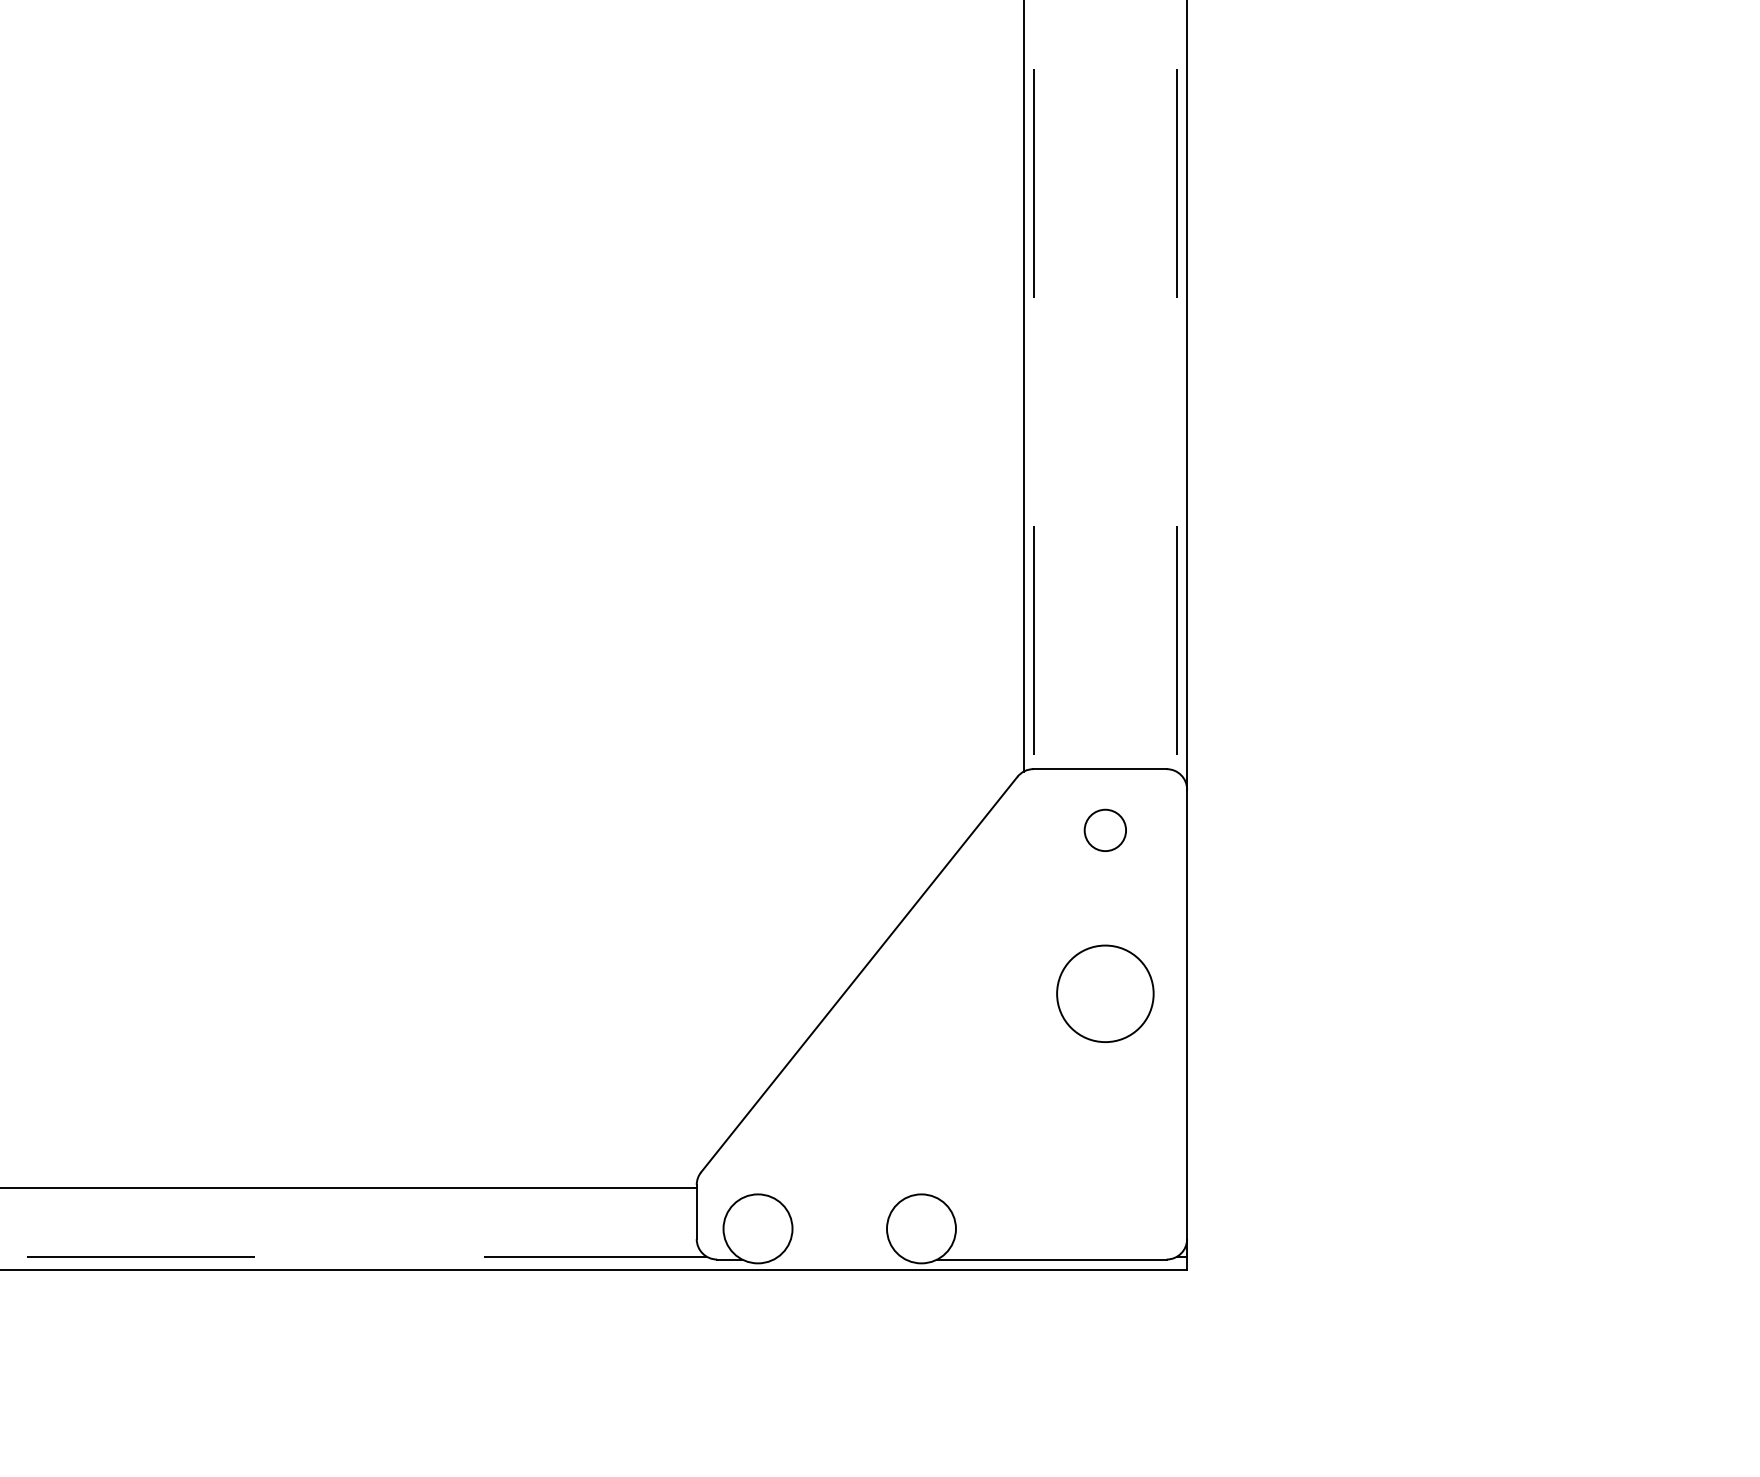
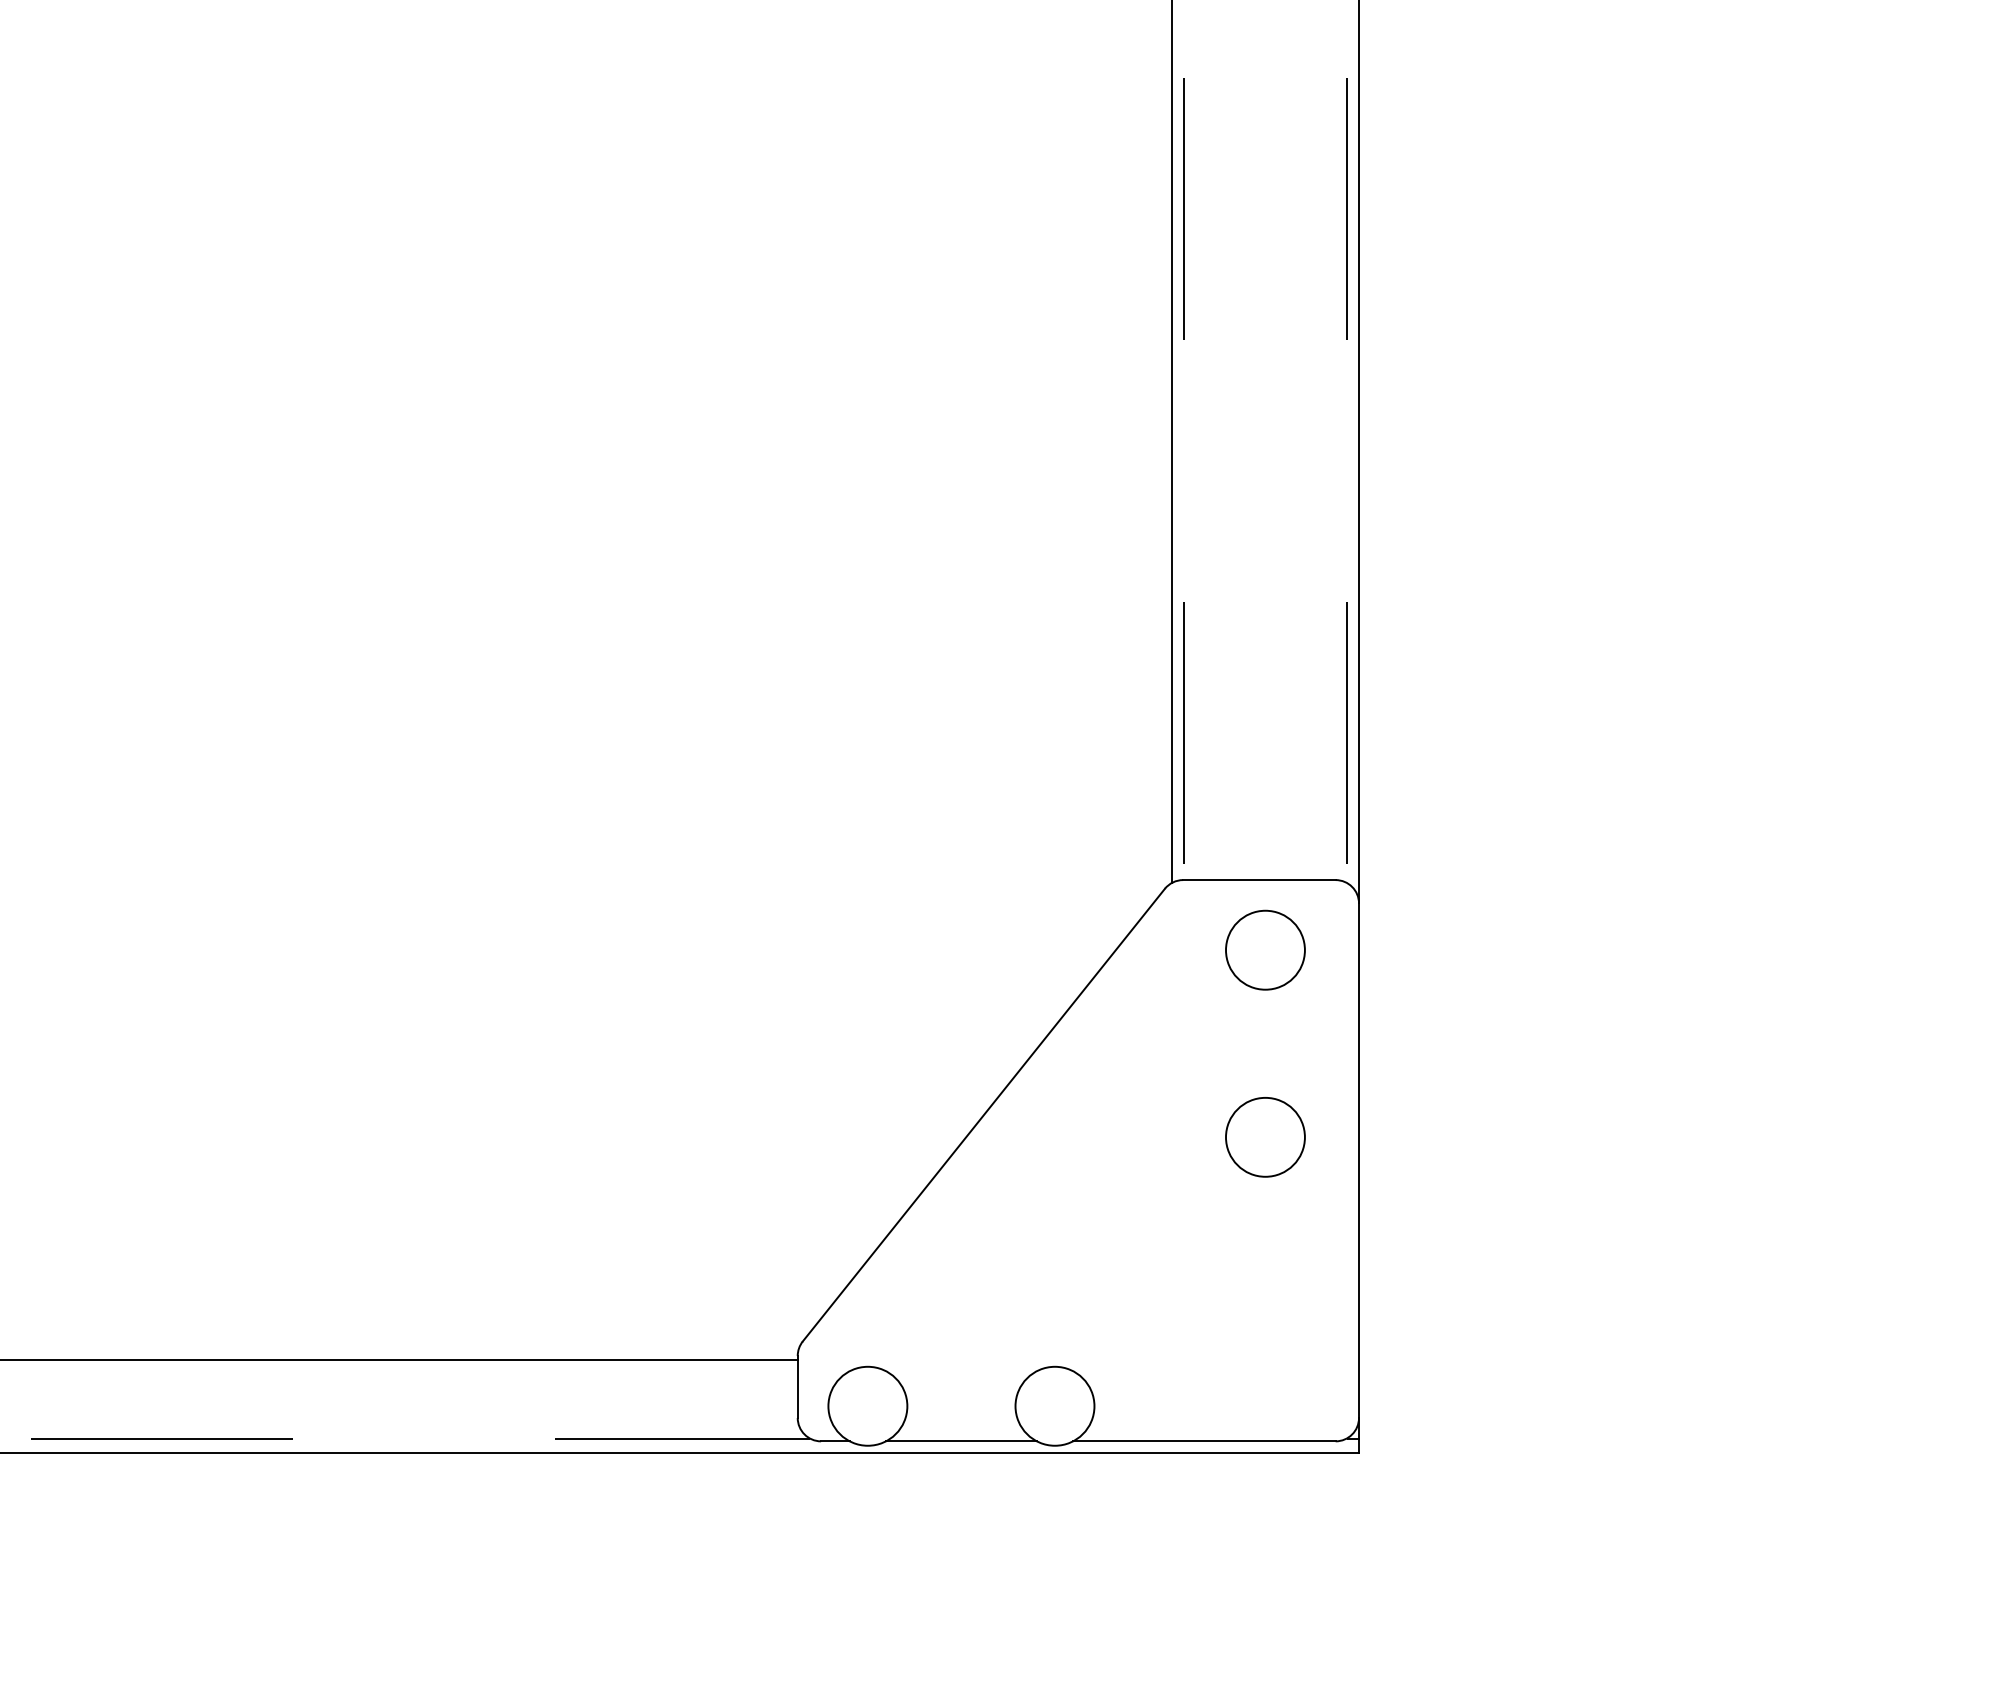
circle: (1105, 829) -> (1265, 949), size x1.67
circle: (1105, 994) -> (1265, 1137), size x0.71
line: (839, 1259) -> (961, 1441), added

